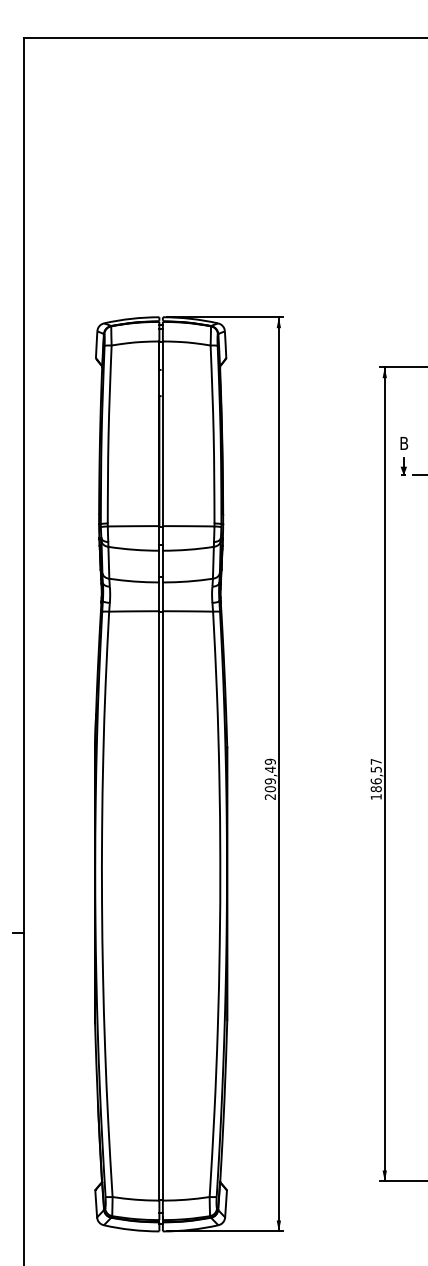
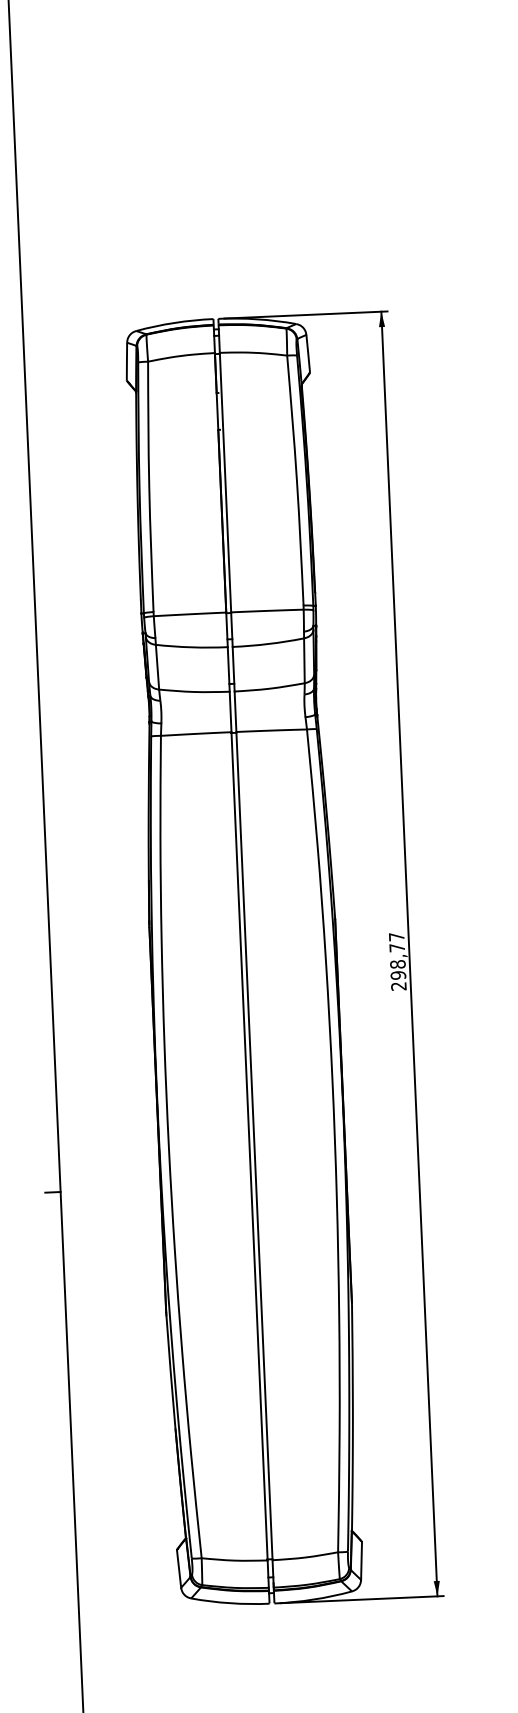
text: (269, 775) -> (396, 956), 209,49 -> 298,77

